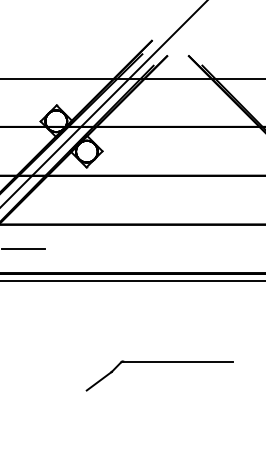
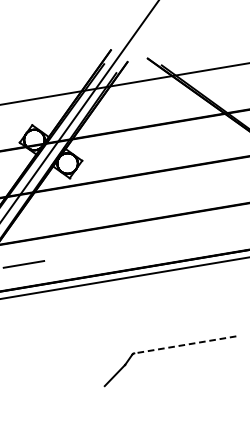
line: (178, 361) -> (185, 344), solid -> dashed

